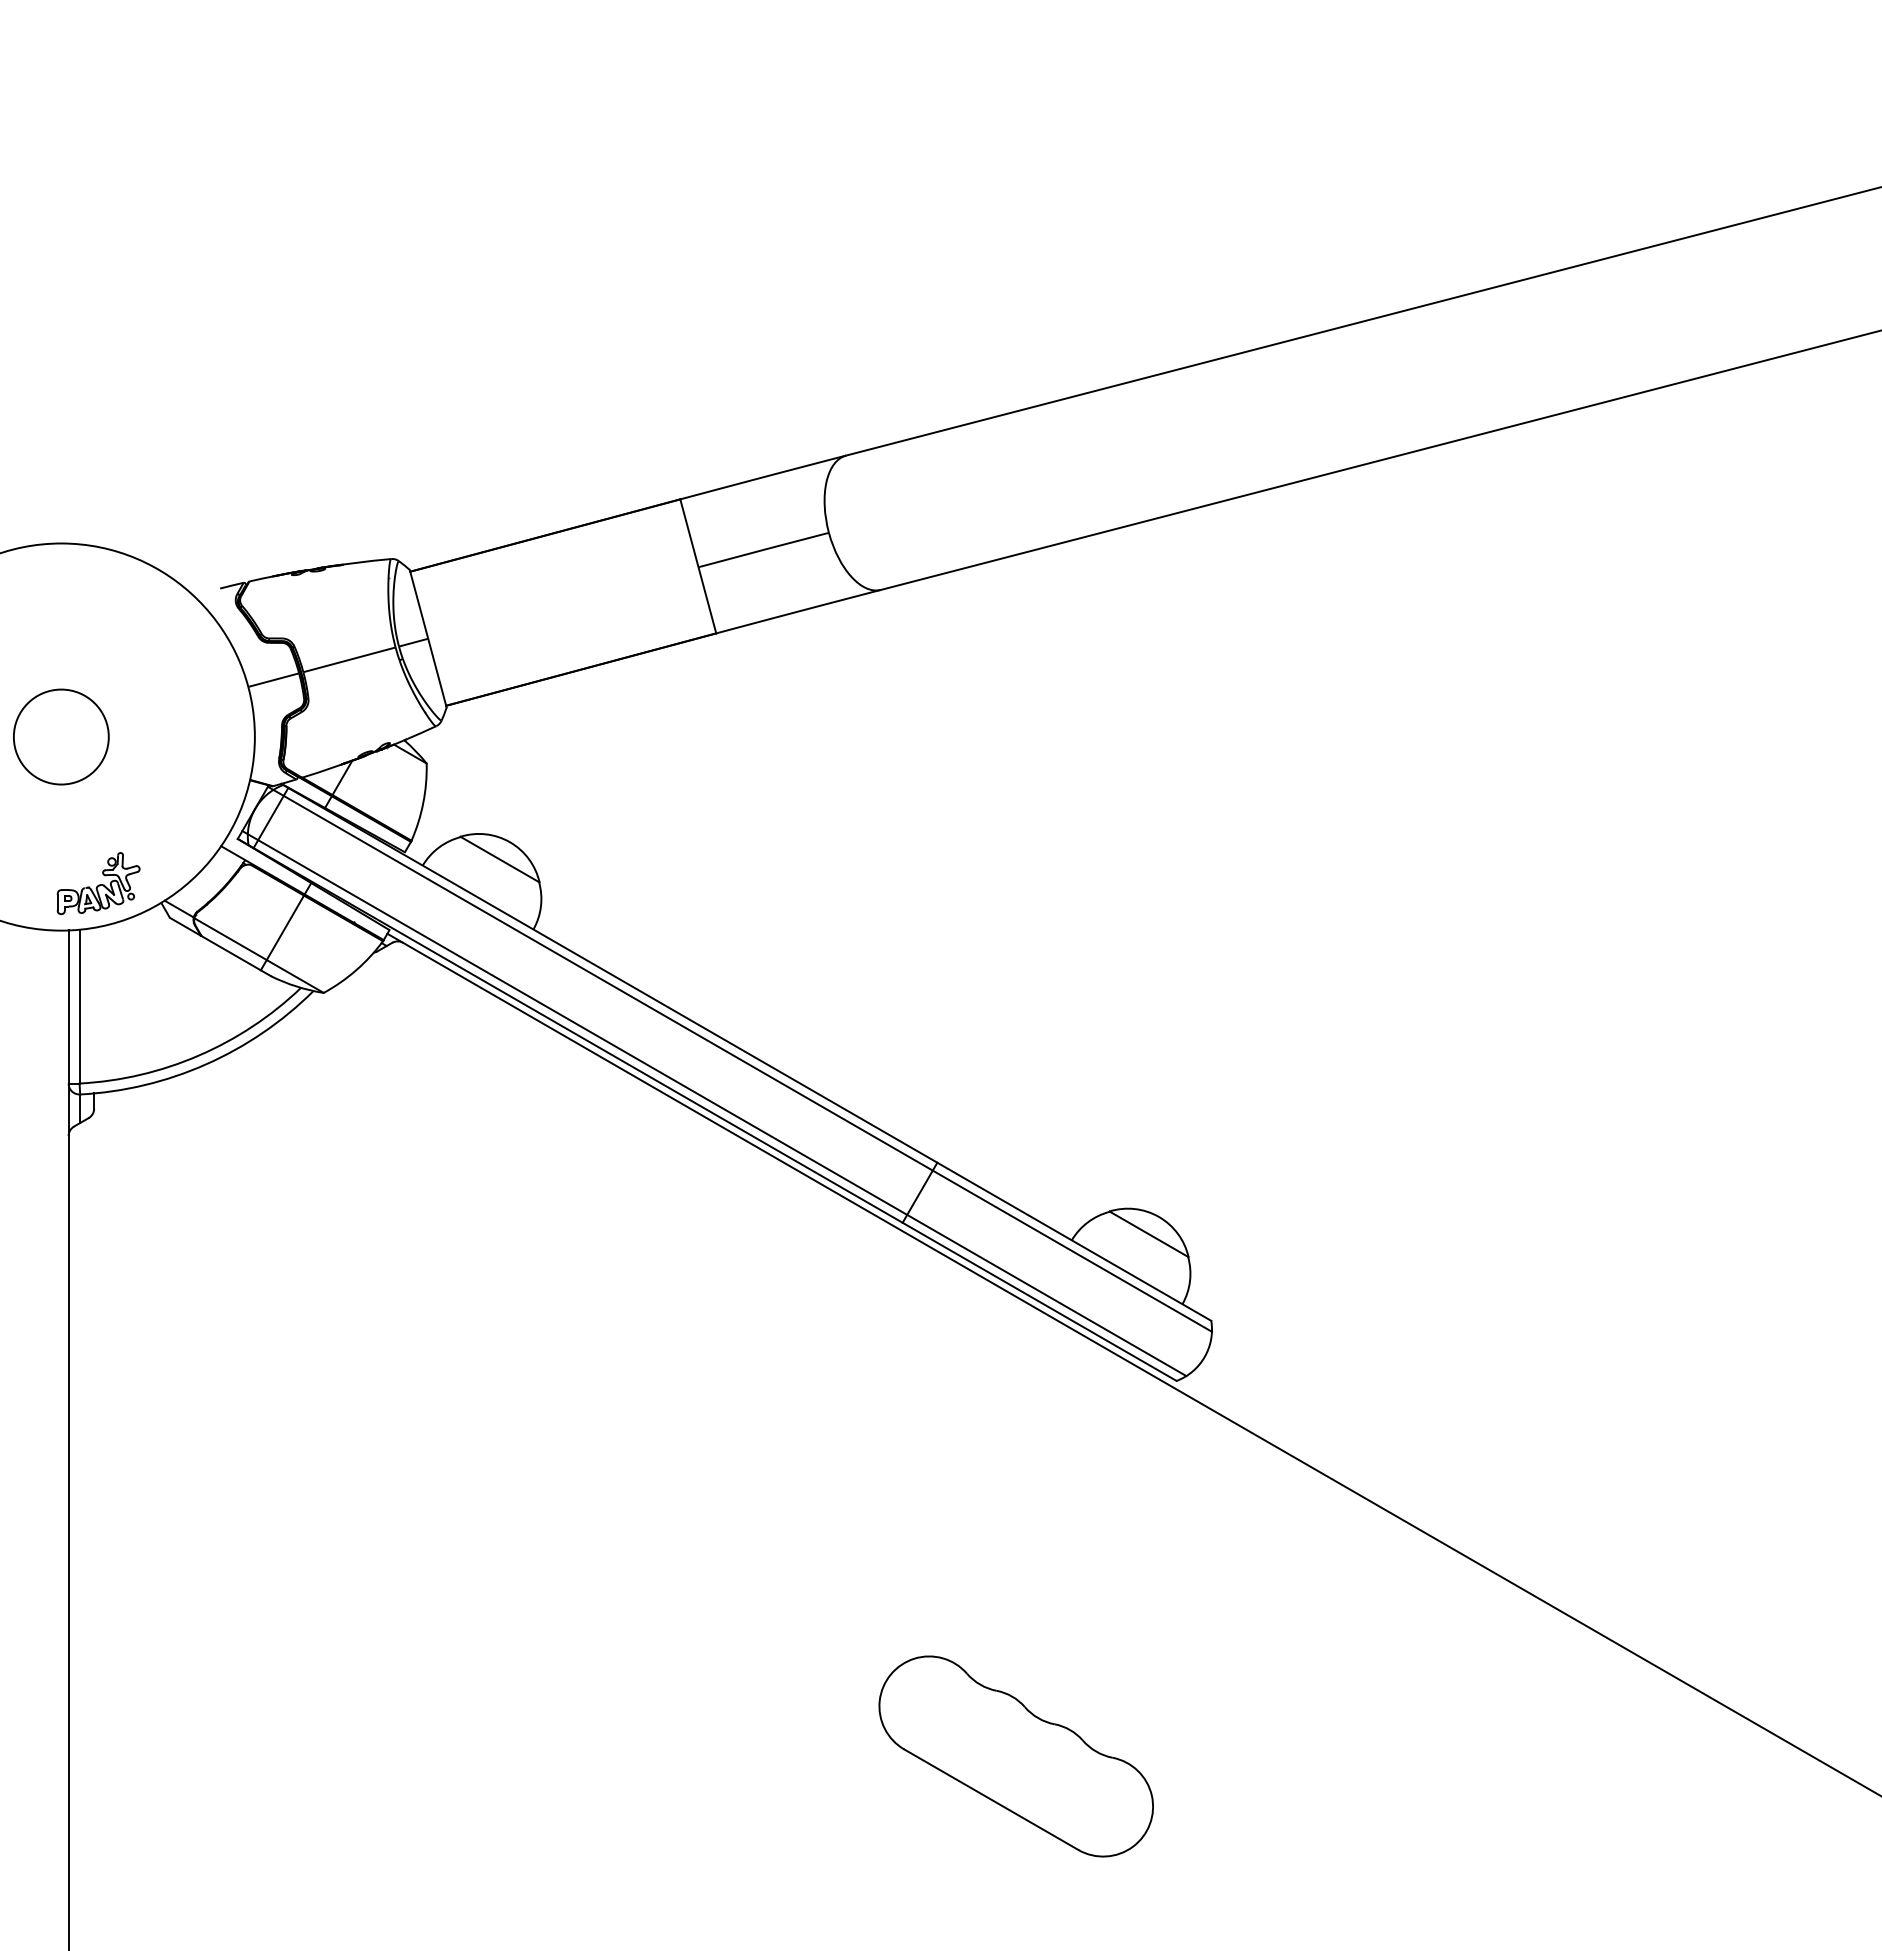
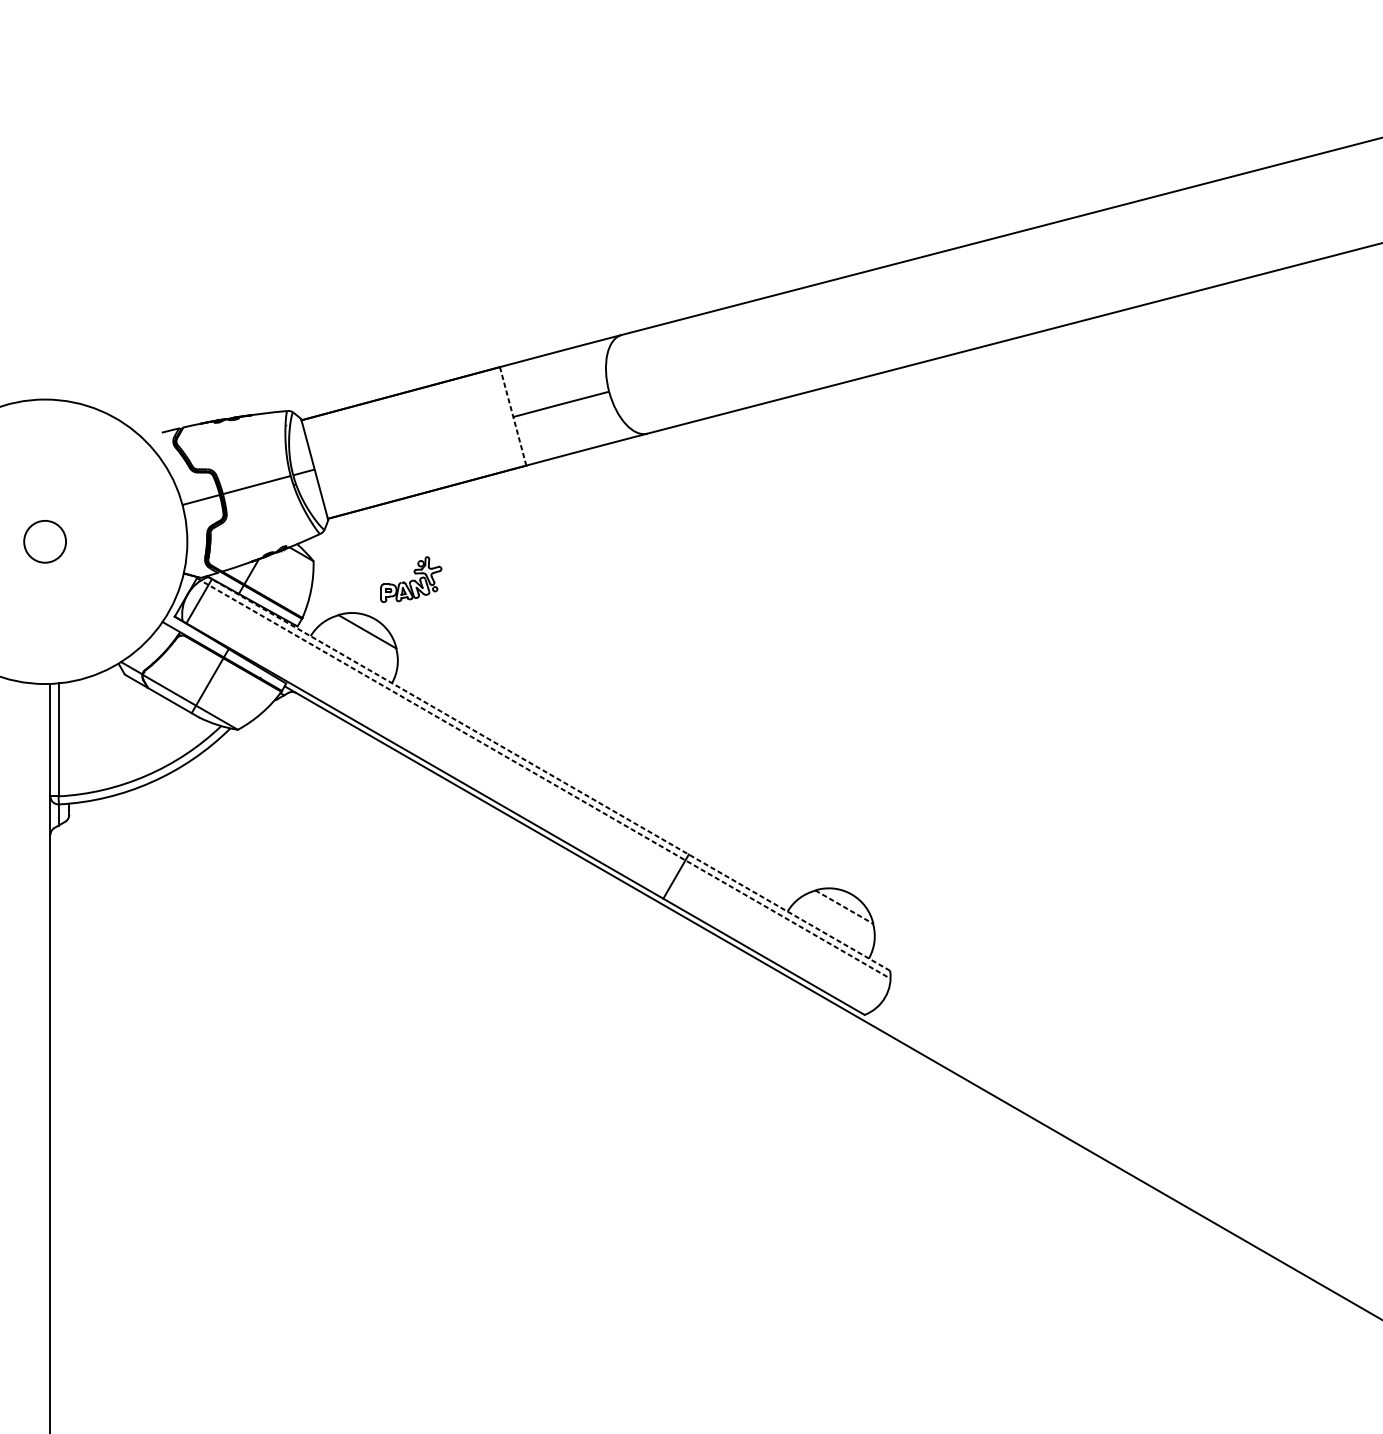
line: (698, 566) -> (513, 416), solid -> dashed
circle: (60, 736) -> (44, 541), size x0.6
part: (98, 883) -> (411, 579), moved
line: (746, 1052) -> (548, 773), solid -> dashed
line: (740, 1059) -> (544, 778), solid -> dashed
line: (714, 1103) -> (525, 811), removed
line: (1149, 1234) -> (844, 907), solid -> dashed
part: (1015, 1756) -> (746, 1290), removed

